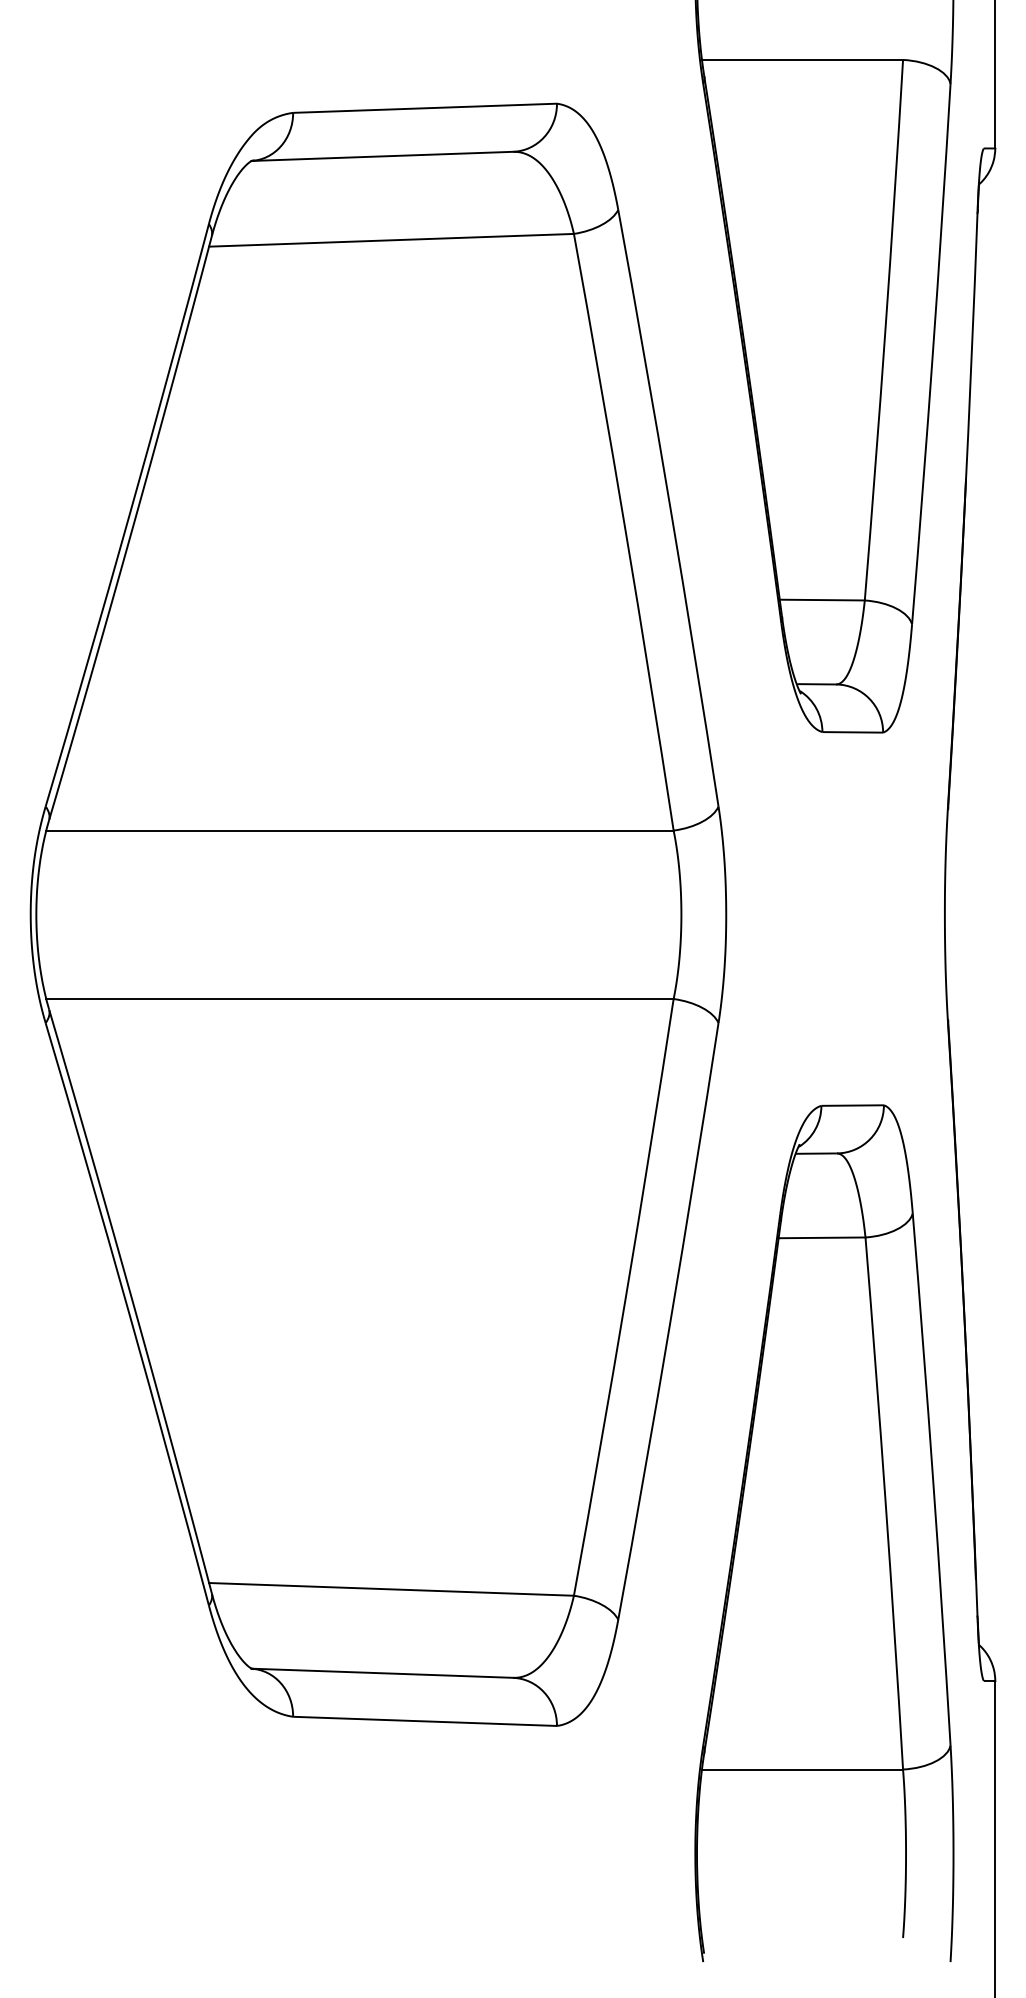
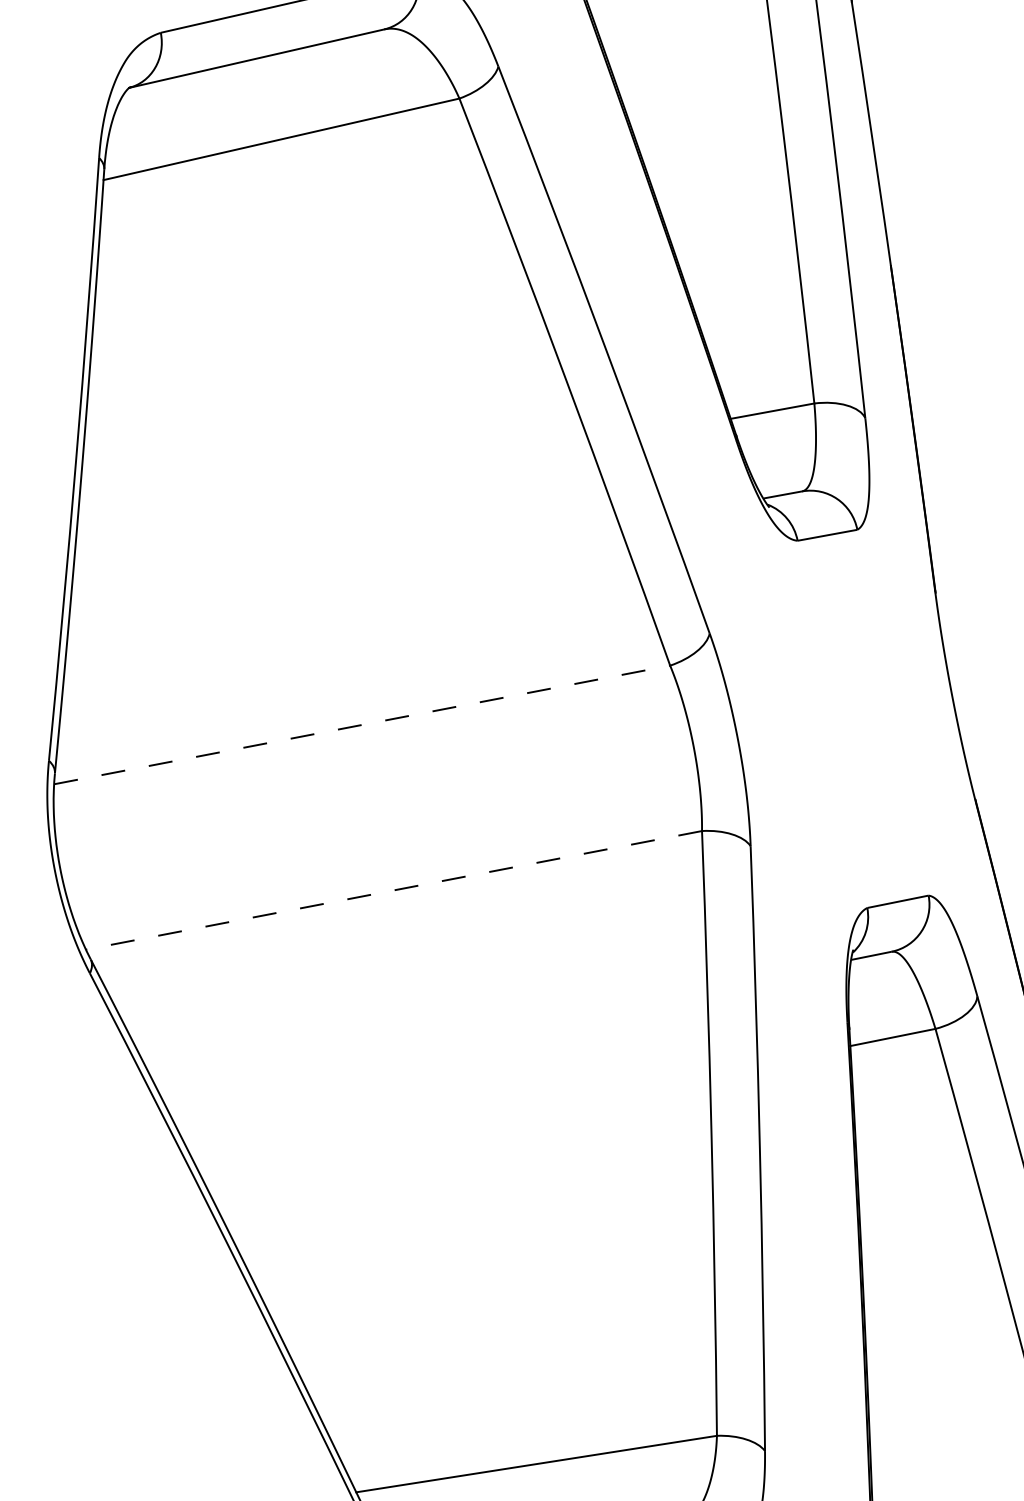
line: (360, 830) -> (362, 724), solid -> dashed
line: (360, 999) -> (394, 890), solid -> dashed

